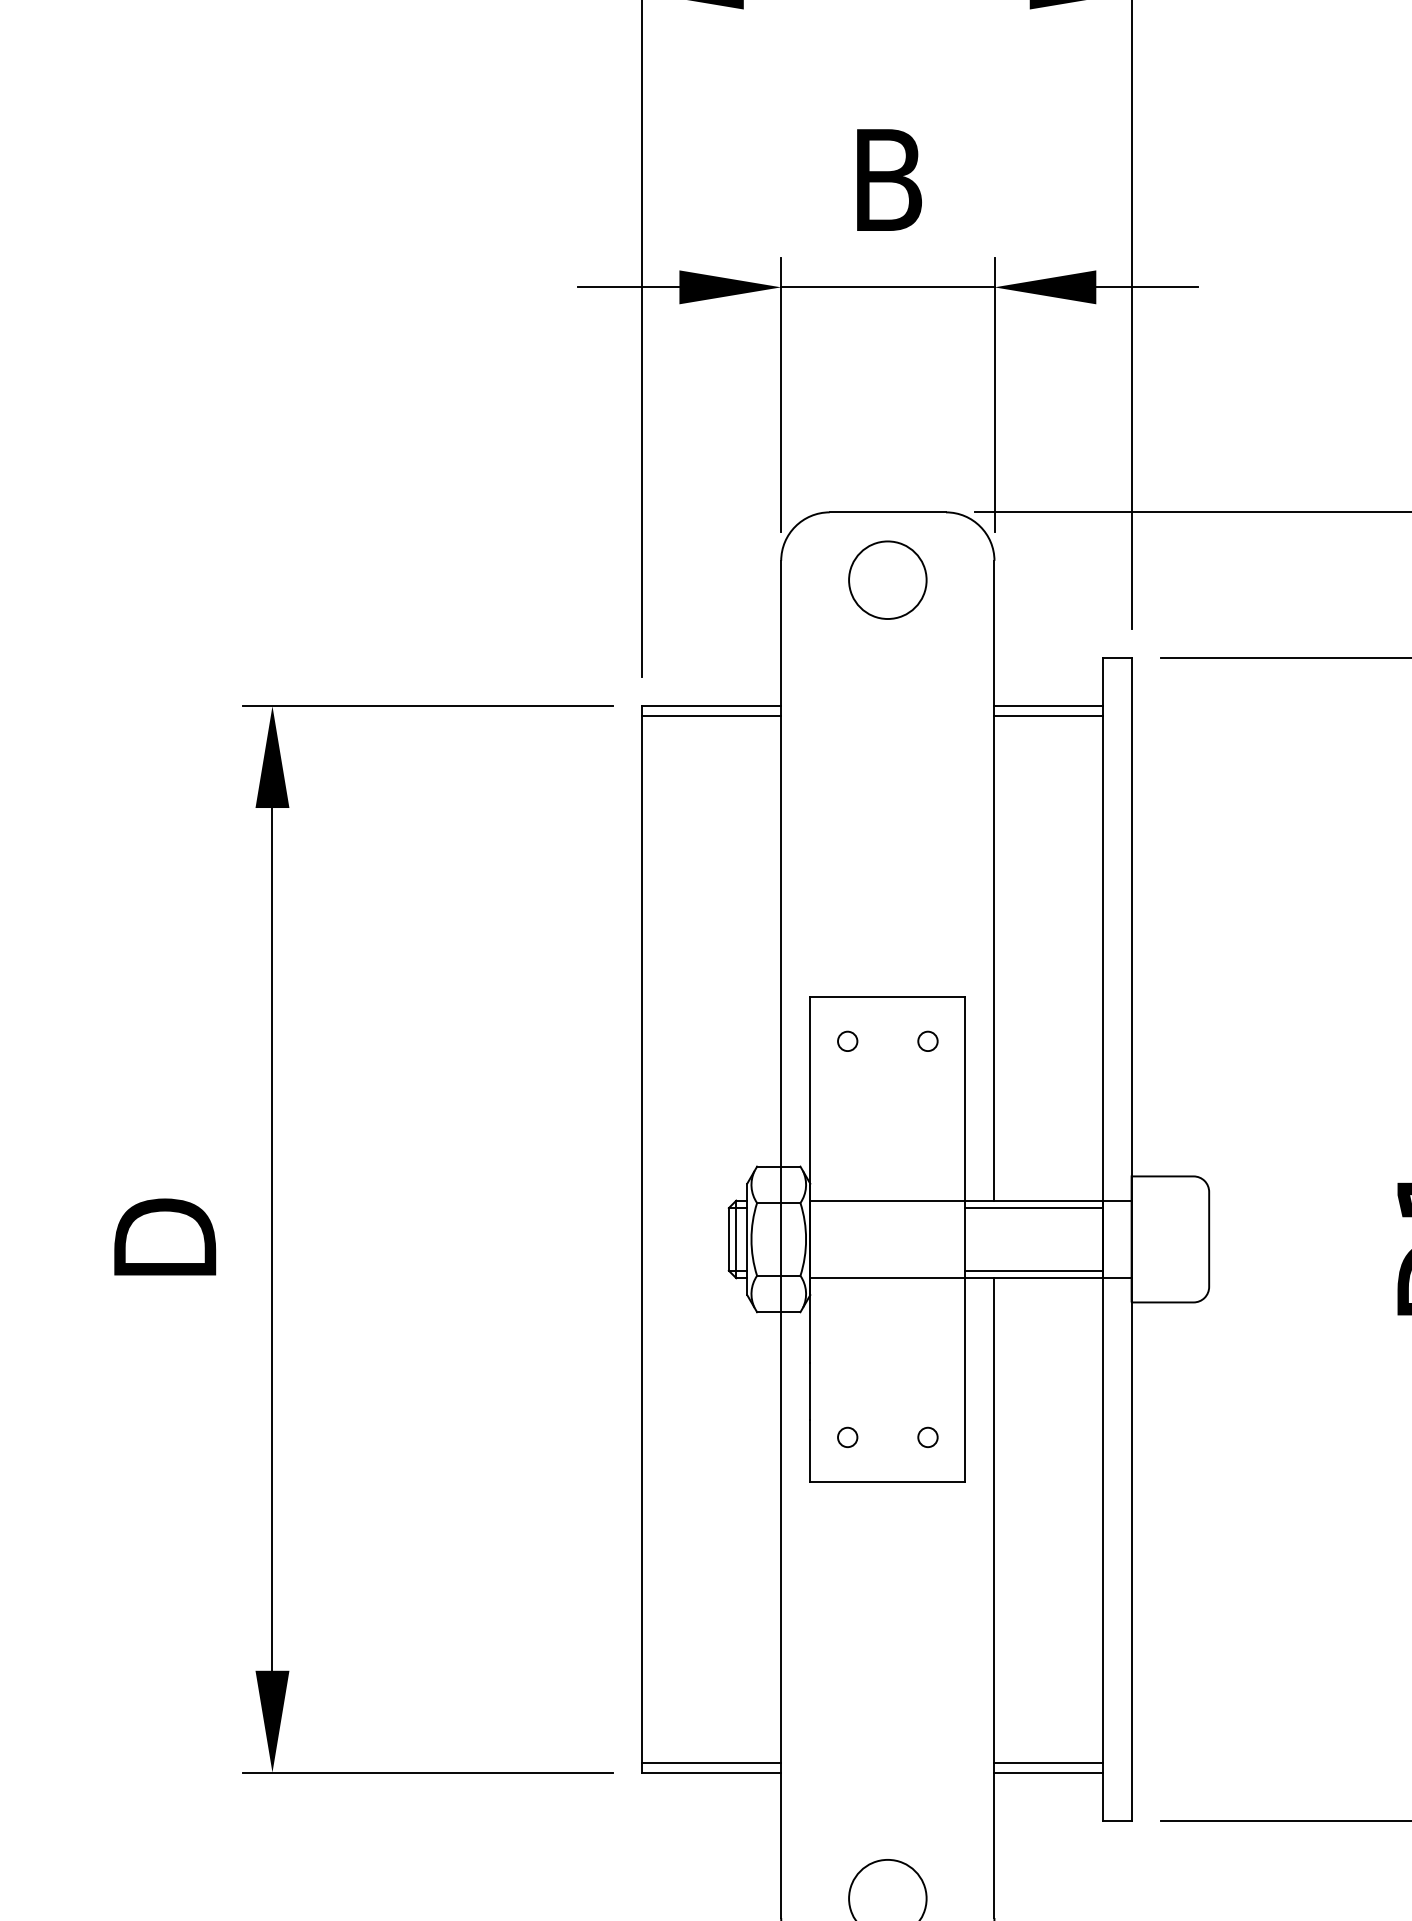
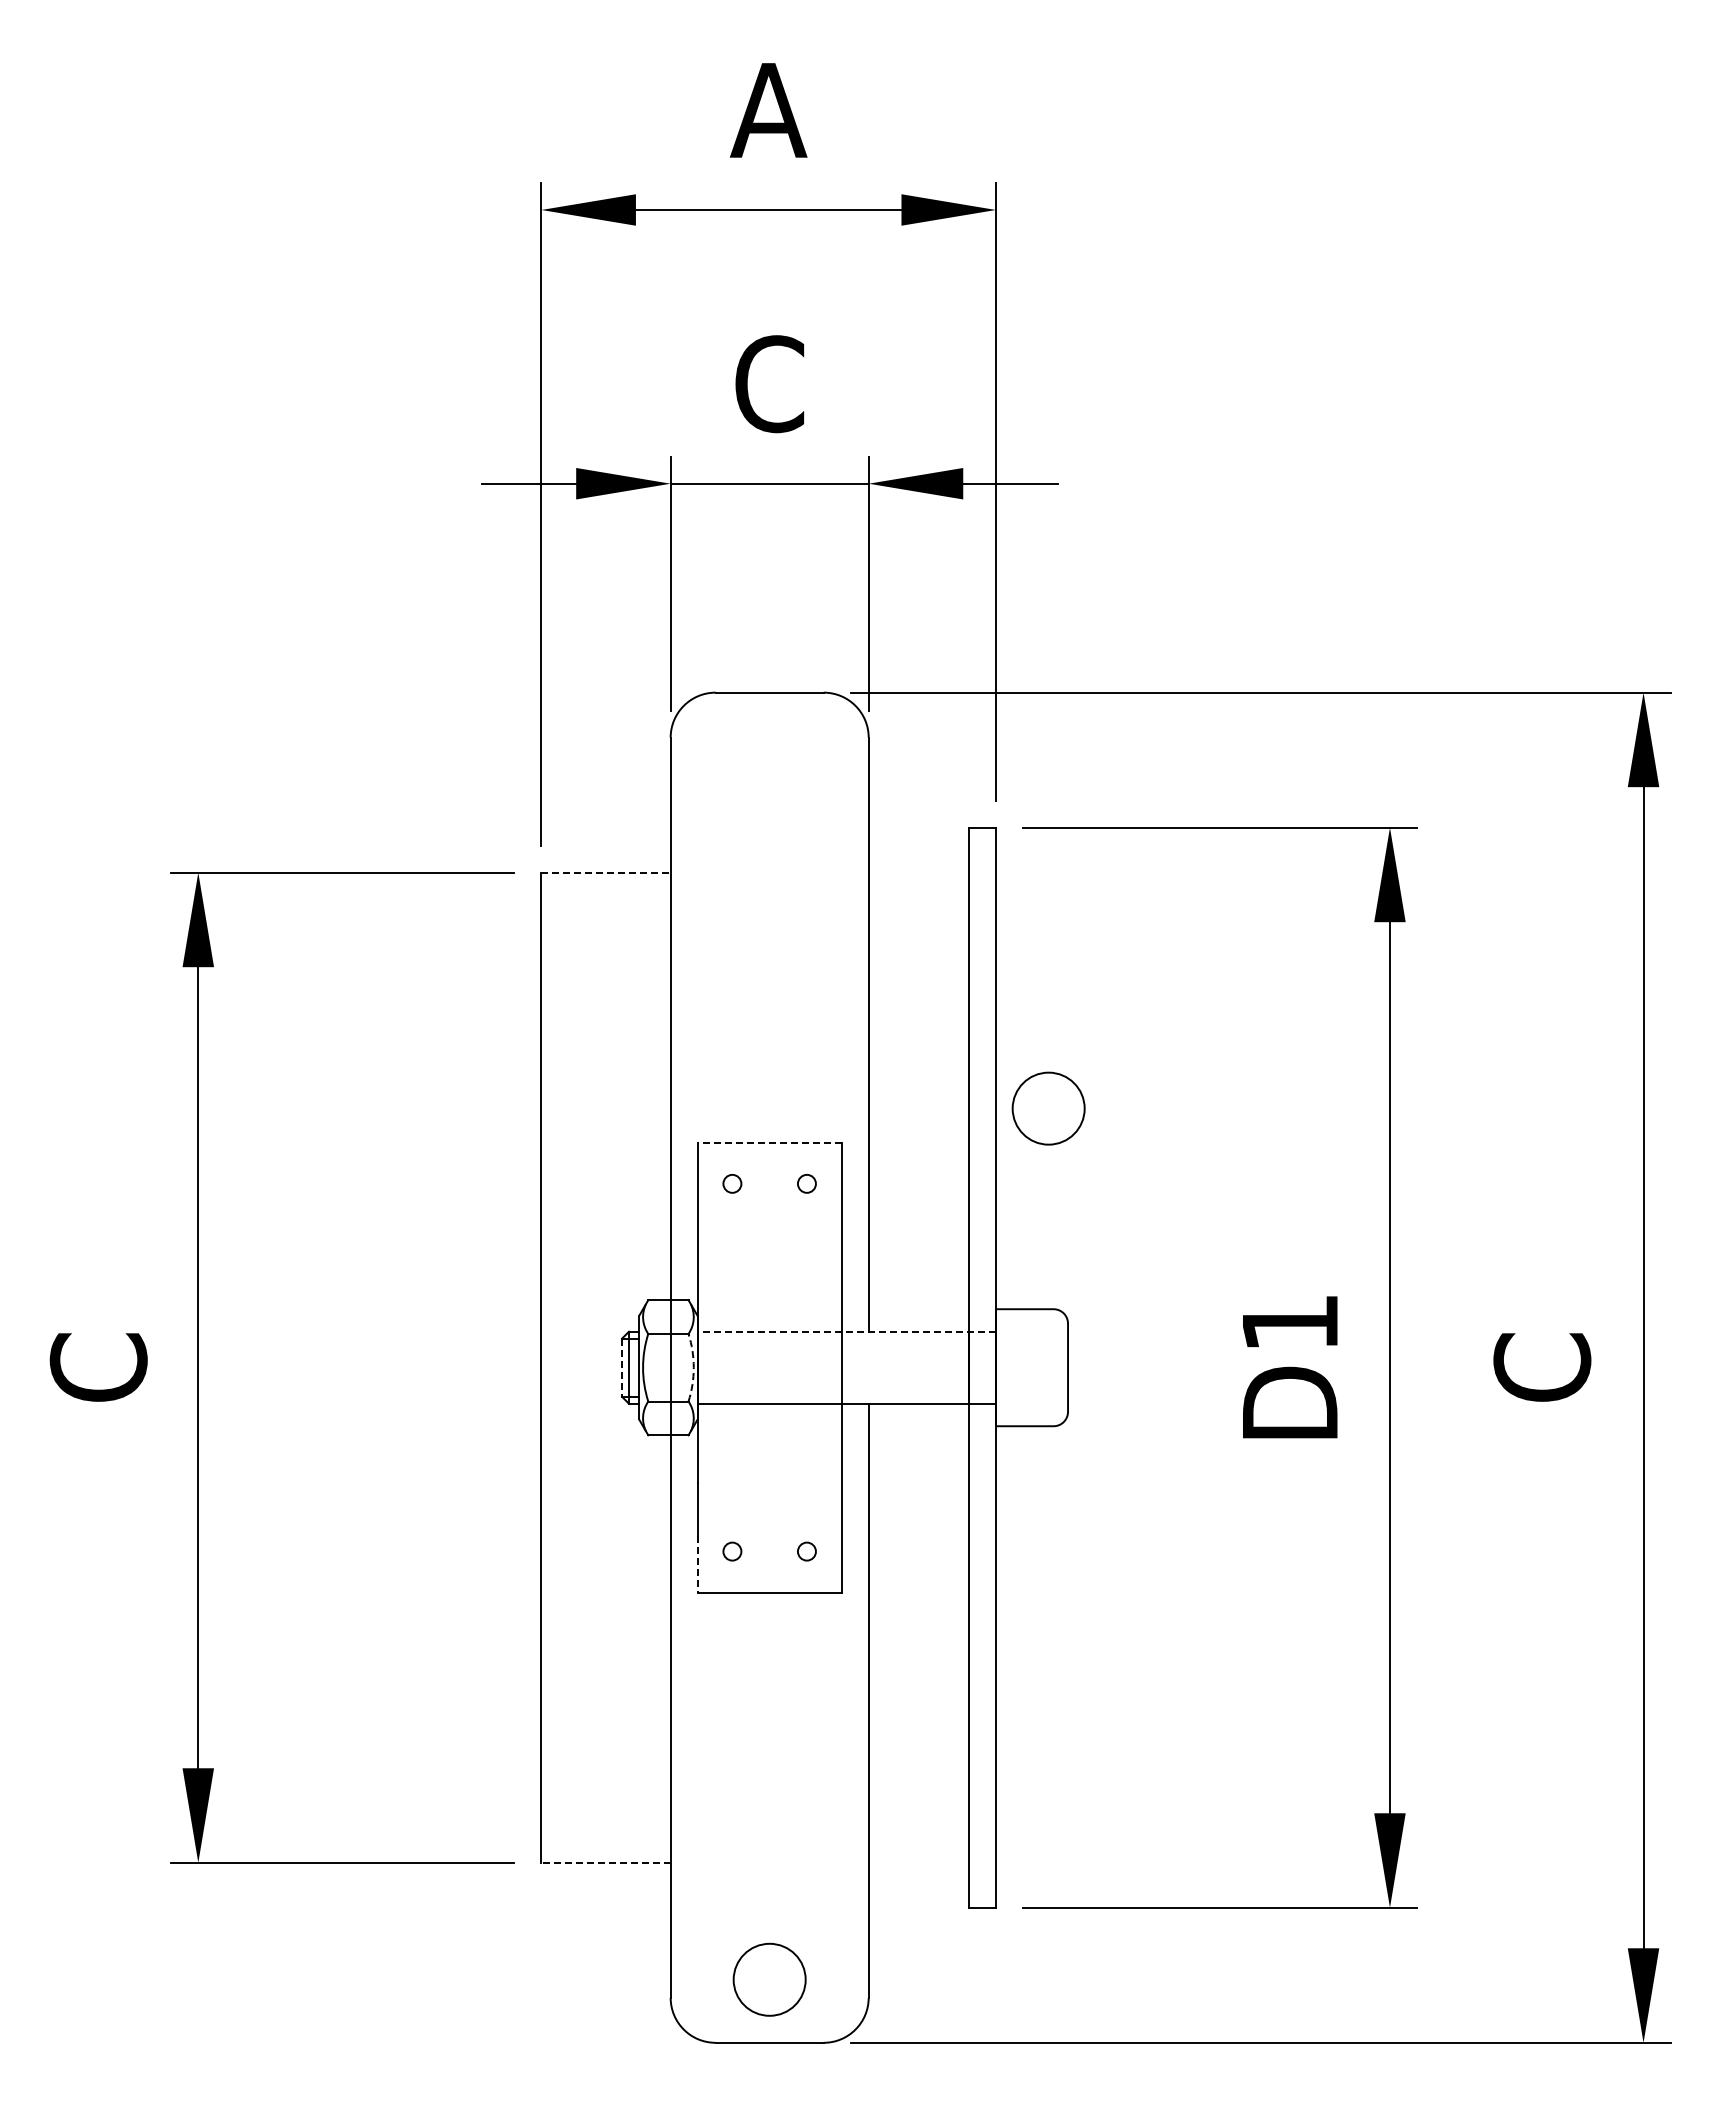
text: (887, 180) -> (769, 384), B -> C
circle: (887, 580) -> (1048, 1108), moved
line: (712, 706) -> (606, 872), solid -> dashed
line: (1048, 706) -> (918, 872), removed
line: (711, 715) -> (605, 881), removed
line: (1048, 715) -> (918, 881), removed
line: (887, 996) -> (769, 1142), solid -> dashed
line: (970, 1200) -> (846, 1331), solid -> dashed
line: (1034, 1207) -> (905, 1338), removed
text: (164, 1237) -> (98, 1365), D -> C
arc: (805, 1239) -> (693, 1367), solid -> dashed
line: (729, 1240) -> (622, 1368), solid -> dashed
line: (1034, 1270) -> (905, 1396), removed
line: (810, 1451) -> (697, 1564), solid -> dashed
line: (711, 1762) -> (605, 1853), removed
line: (1048, 1762) -> (918, 1853), removed
line: (712, 1772) -> (606, 1862), solid -> dashed
line: (1048, 1772) -> (918, 1862), removed

